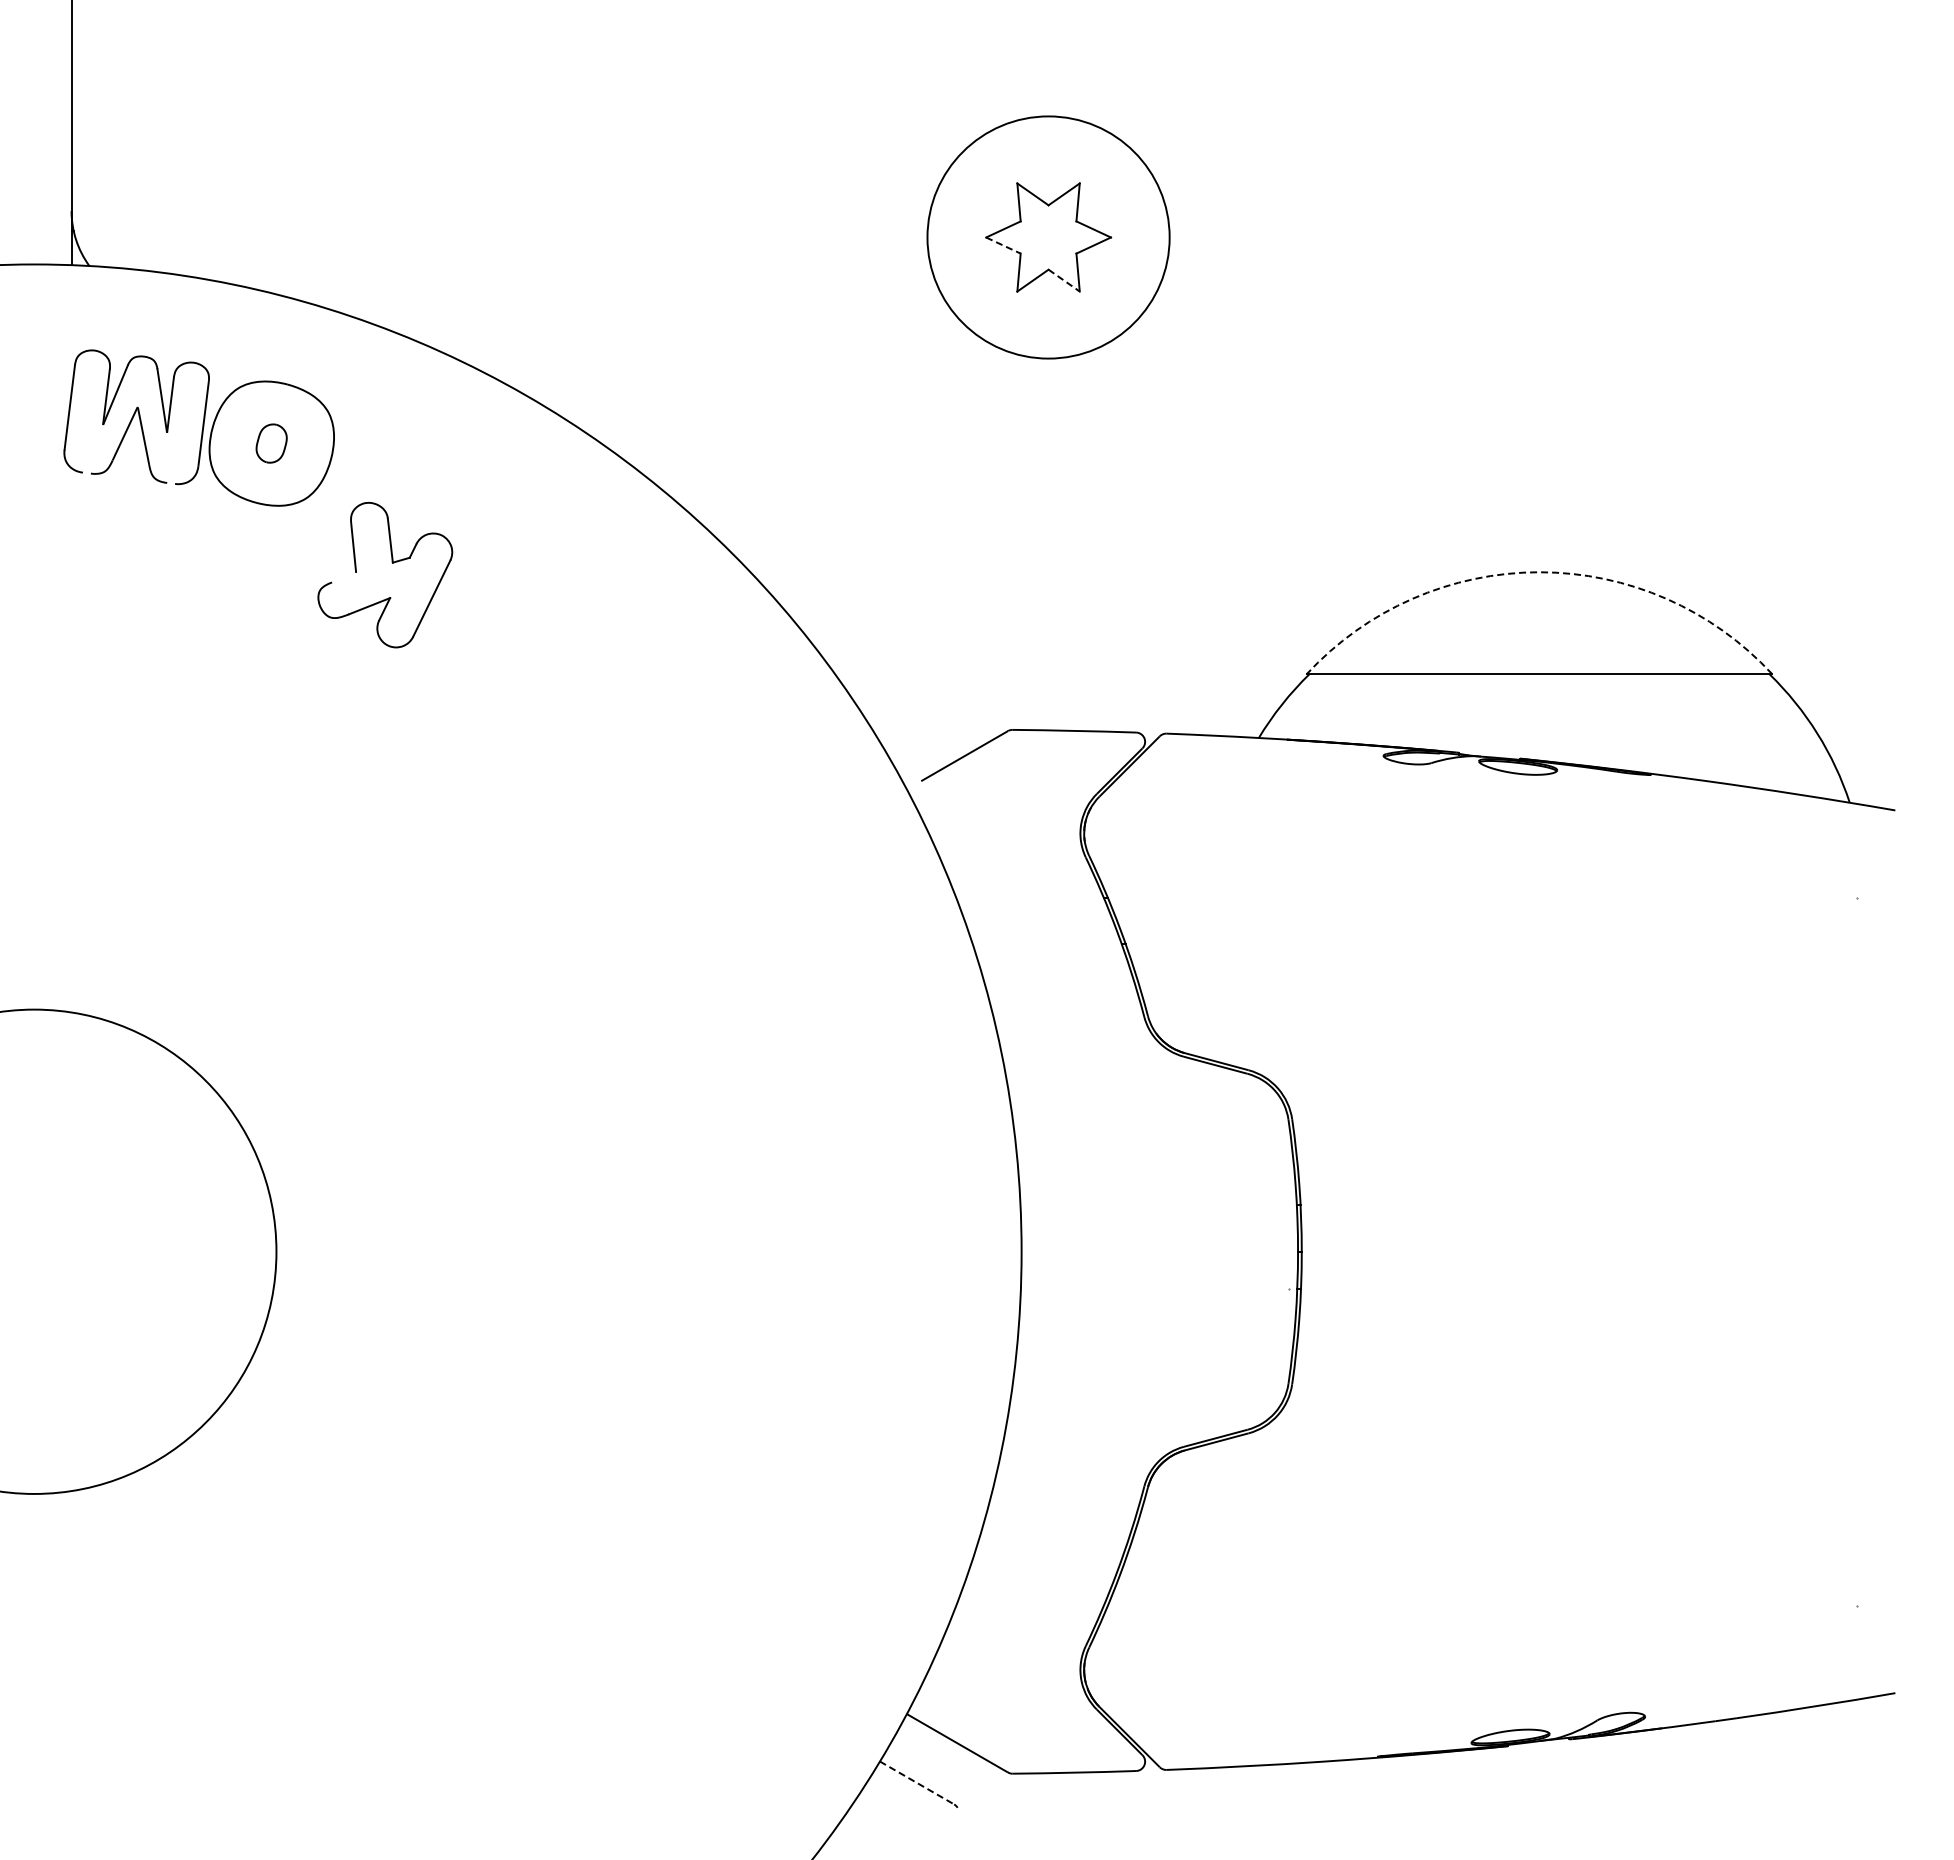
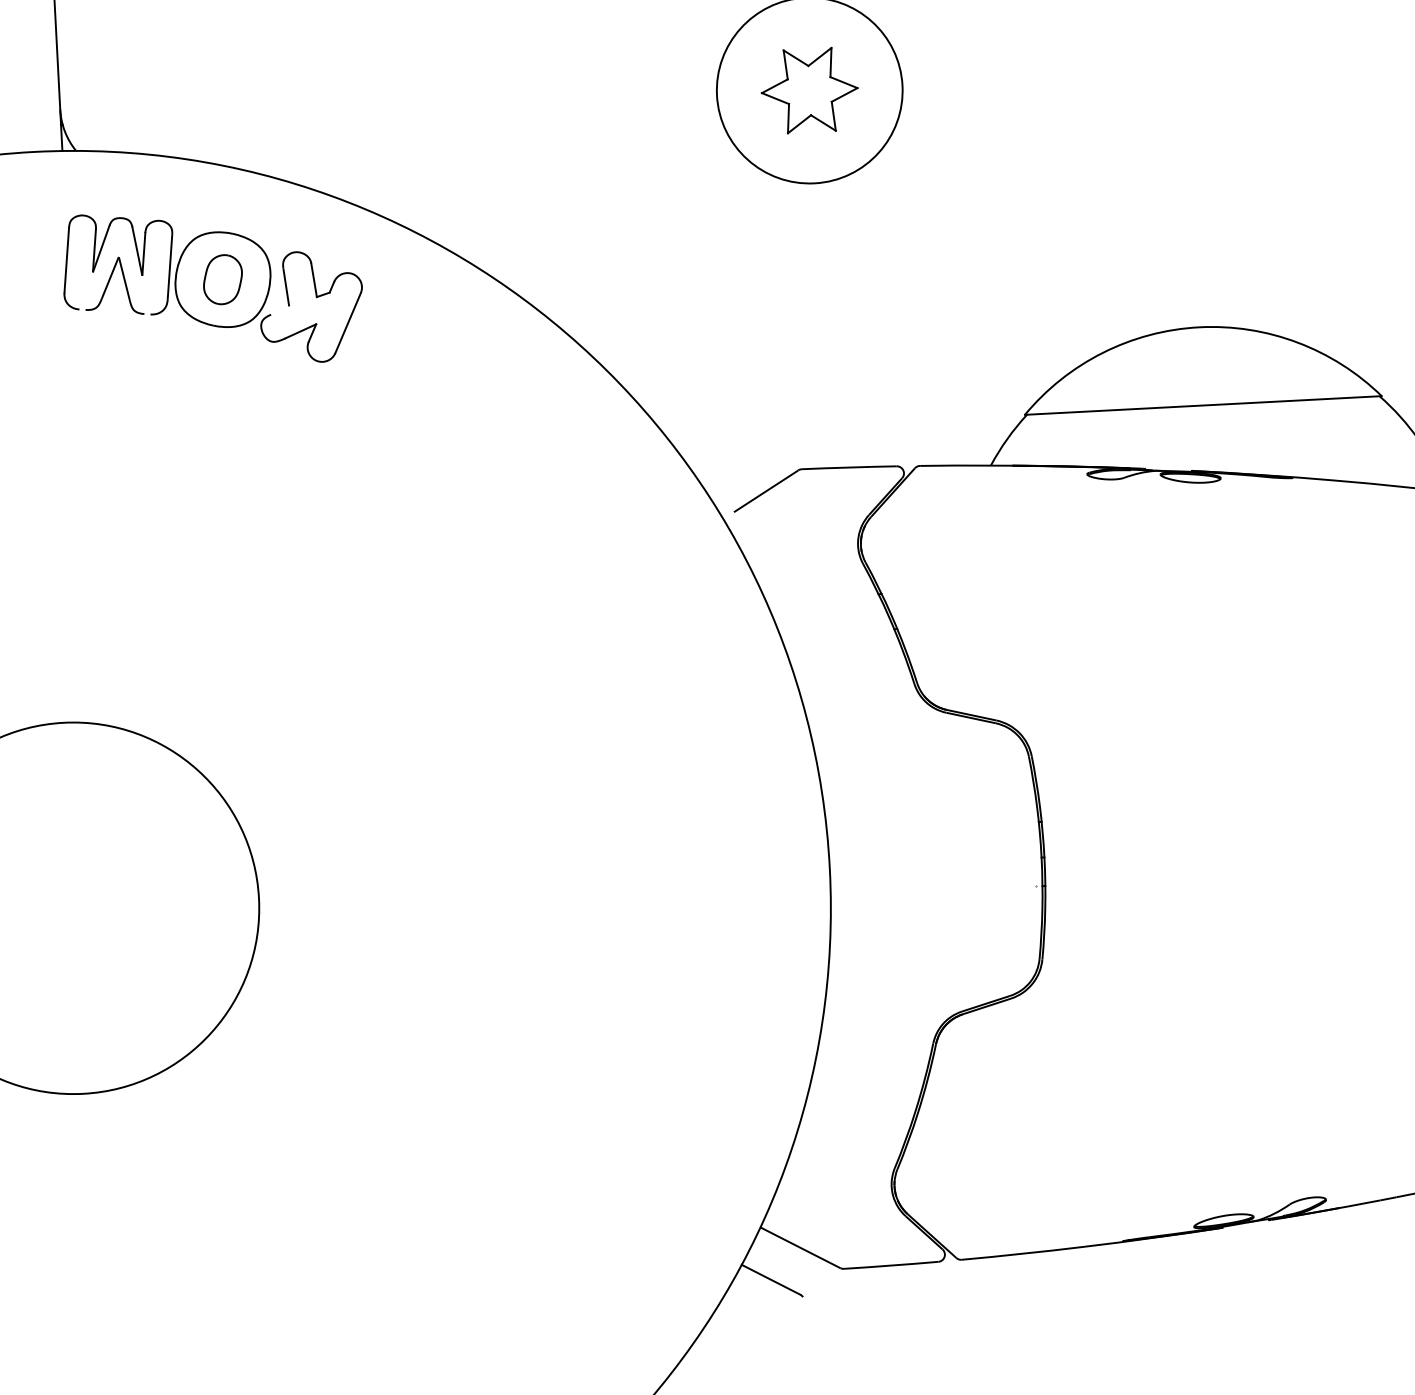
line: (1003, 245) -> (775, 98), dashed -> solid
line: (1064, 280) -> (823, 122), dashed -> solid
part: (271, 443) -> (222, 279), size x1.67
part: (392, 563) -> (316, 297), moved
arc: (1539, 572) -> (1199, 327), dashed -> solid
line: (917, 1782) -> (771, 1279), dashed -> solid

